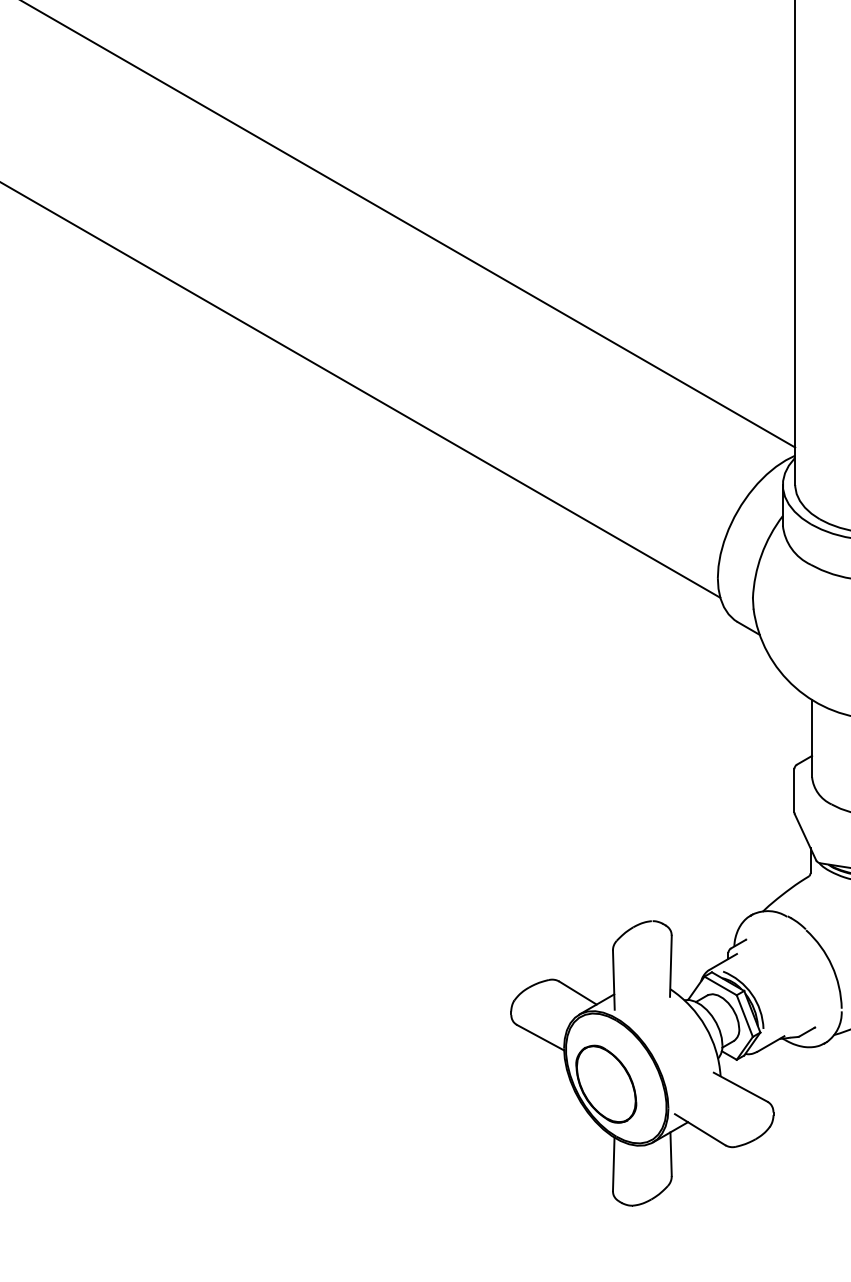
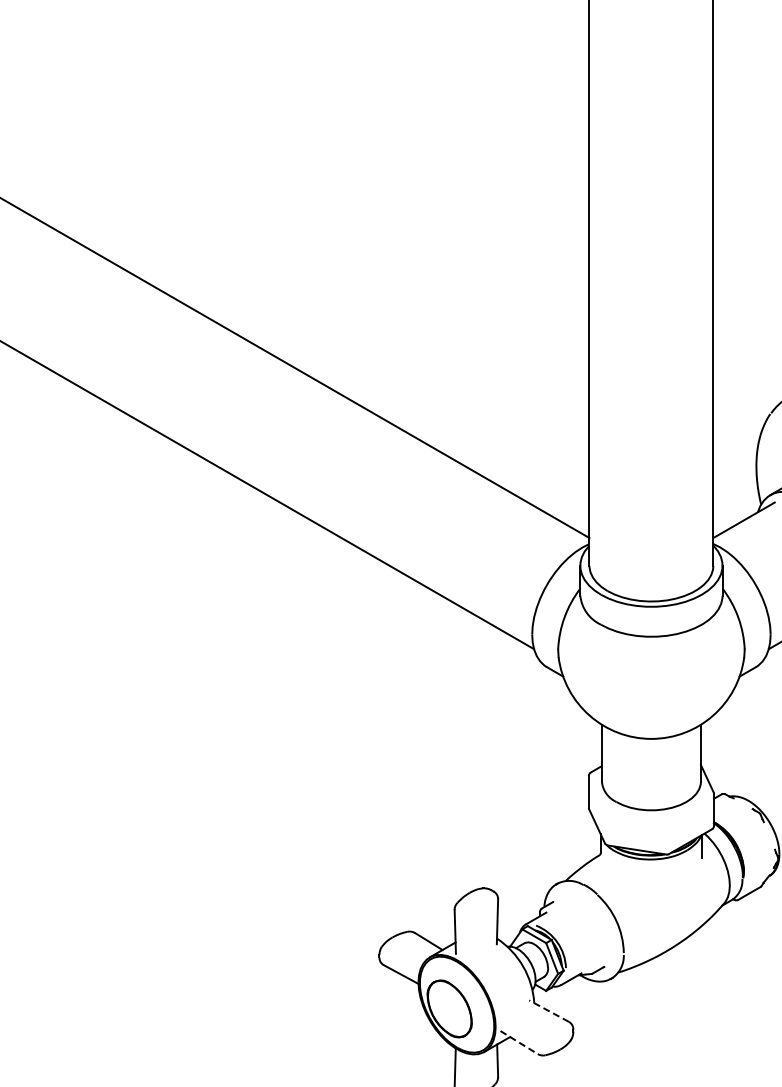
line: (741, 1087) -> (549, 1011), solid -> dashed
line: (700, 1129) -> (519, 1042), solid -> dashed

